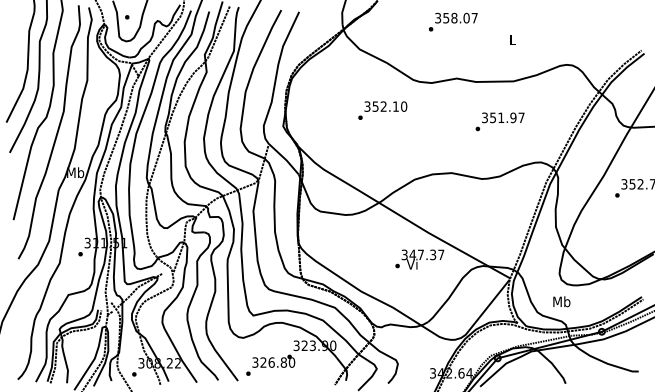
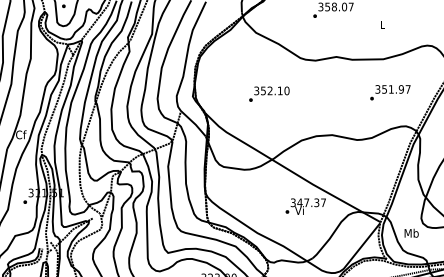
text: (382, 110) -> (269, 94), moved
text: (499, 121) -> (389, 92), moved
text: (75, 172) -> (21, 134), Mb -> Cf
text: (561, 301) -> (411, 233), moved

